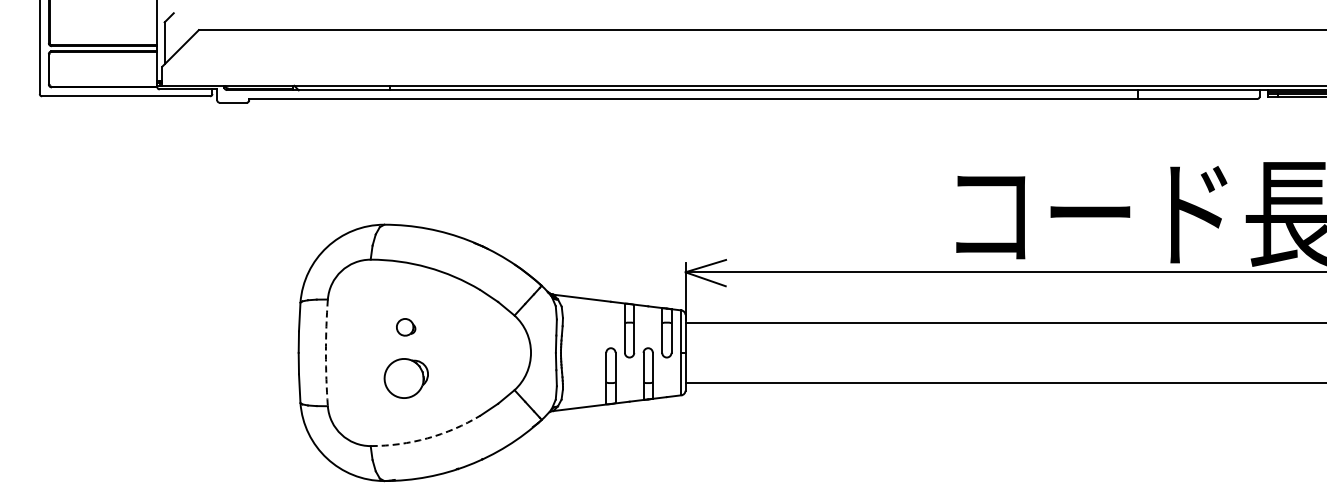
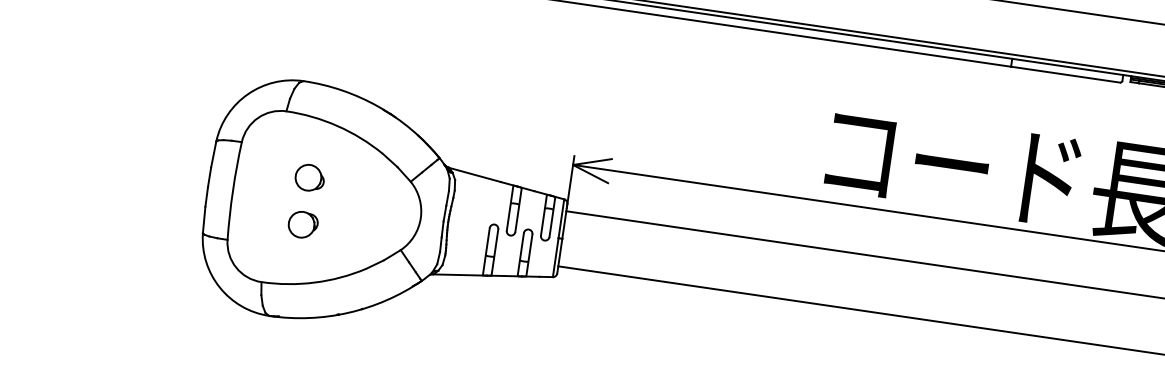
part: (405, 327) -> (309, 178), size x1.67
arc: (325, 352) -> (232, 190), dashed -> solid
part: (405, 378) -> (302, 224), size x0.71
arc: (427, 438) -> (314, 282), dashed -> solid

